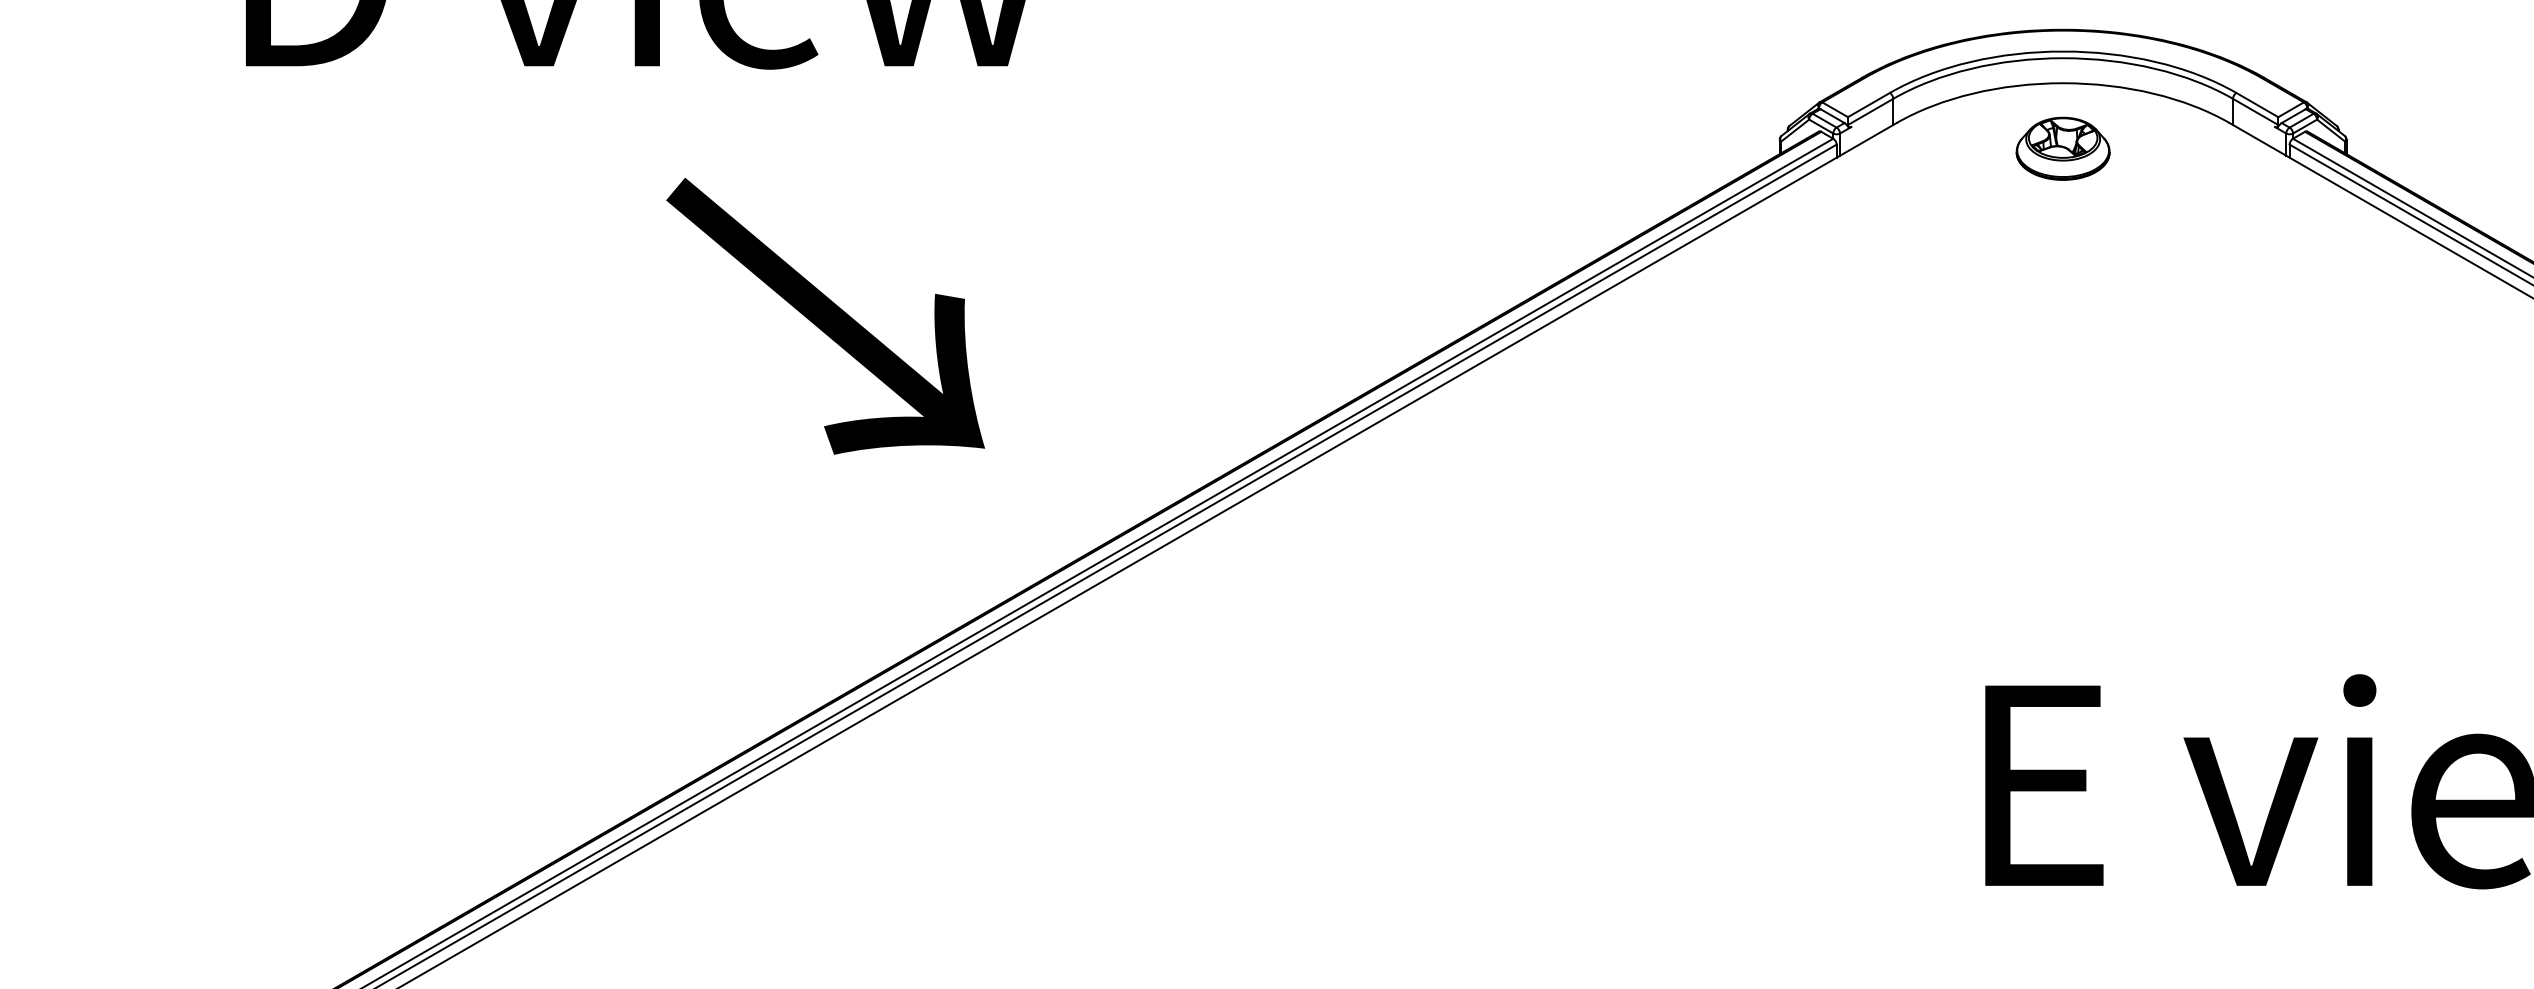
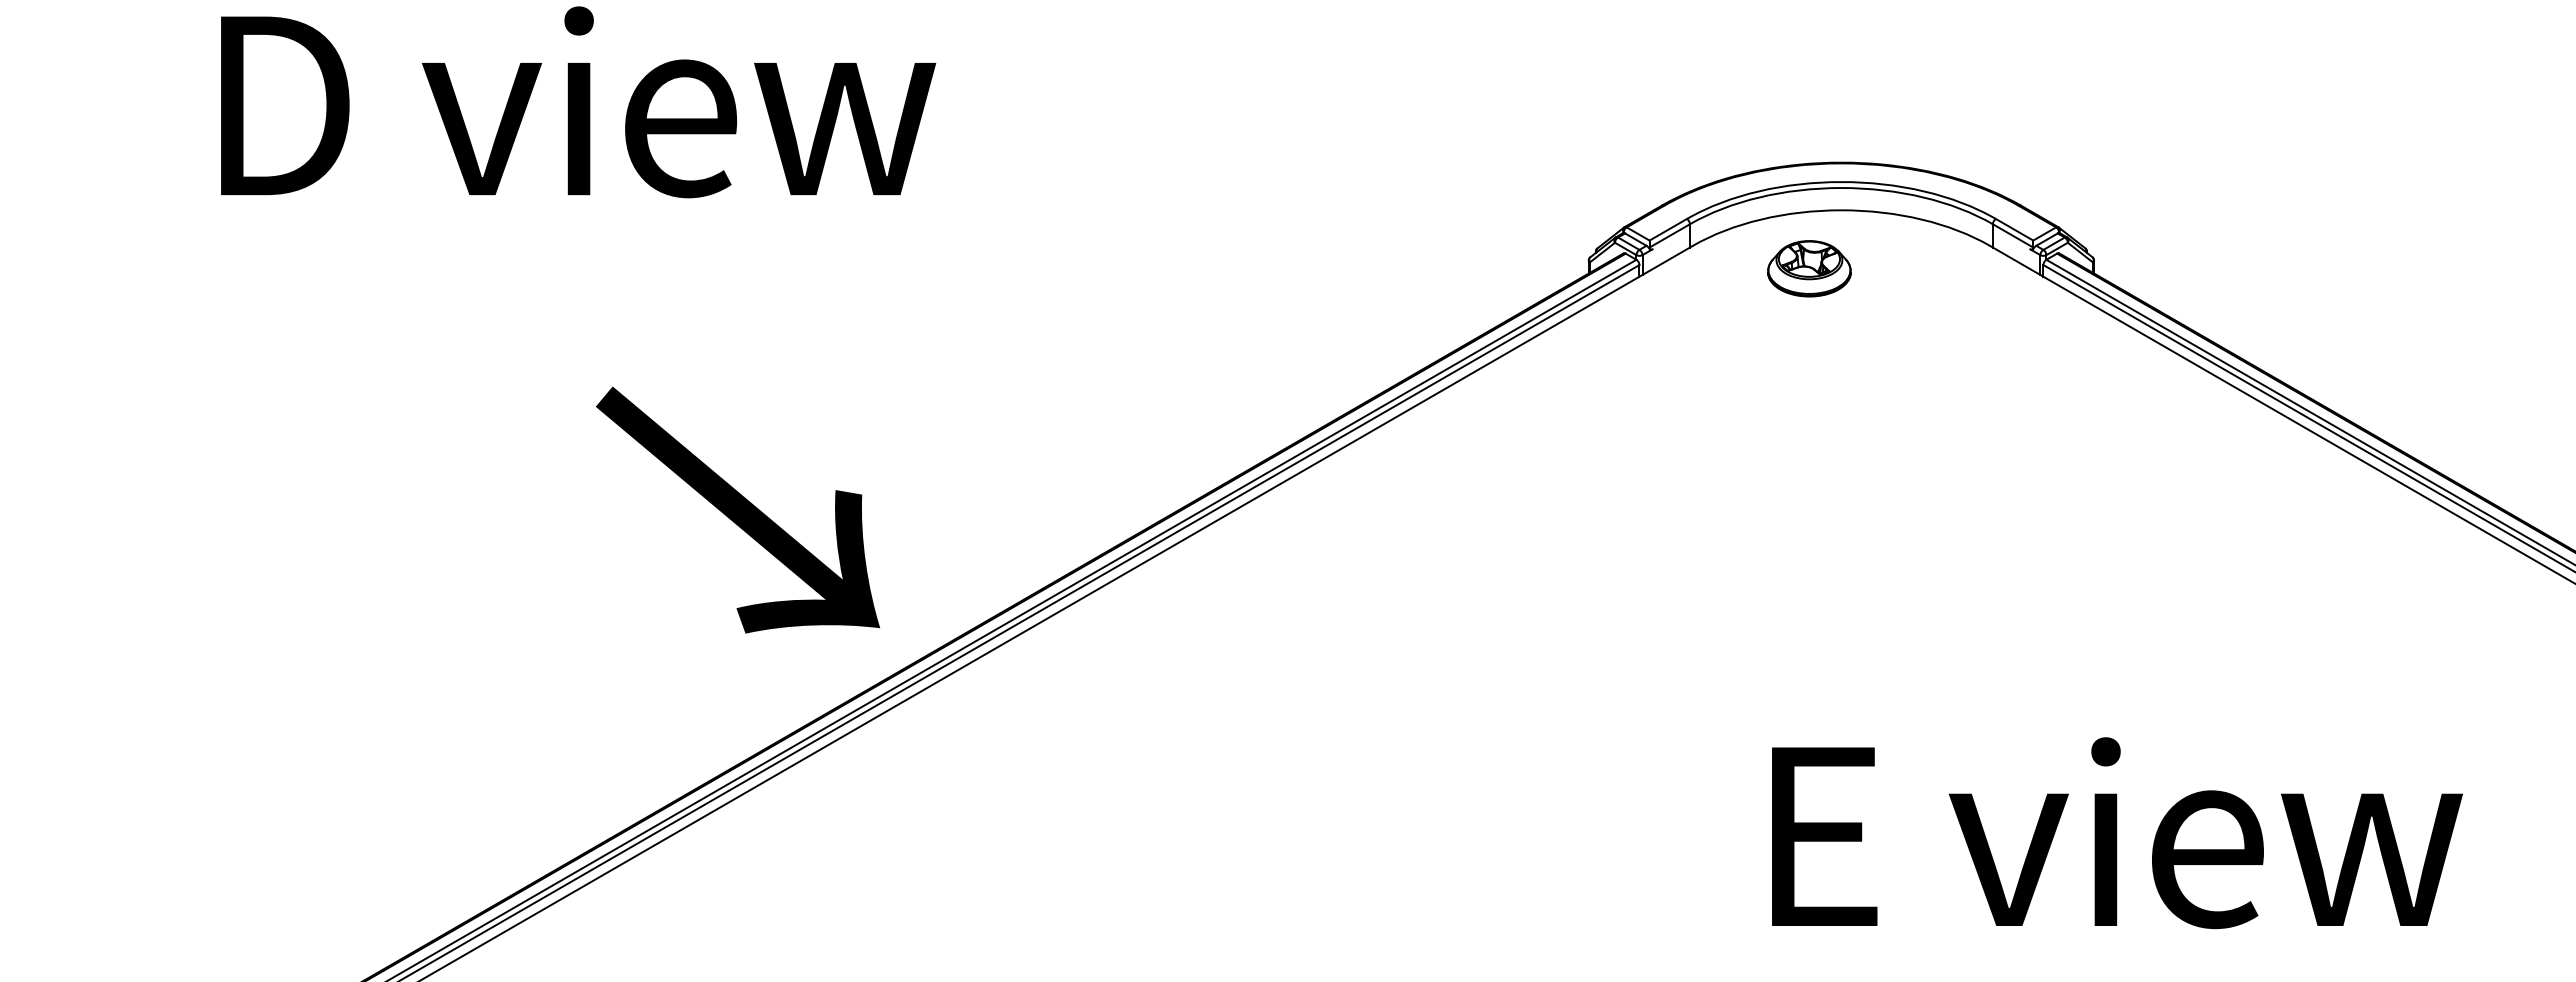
part: (2063, 148) -> (1809, 268), moved
text: (825, 315) -> (737, 509), moved

